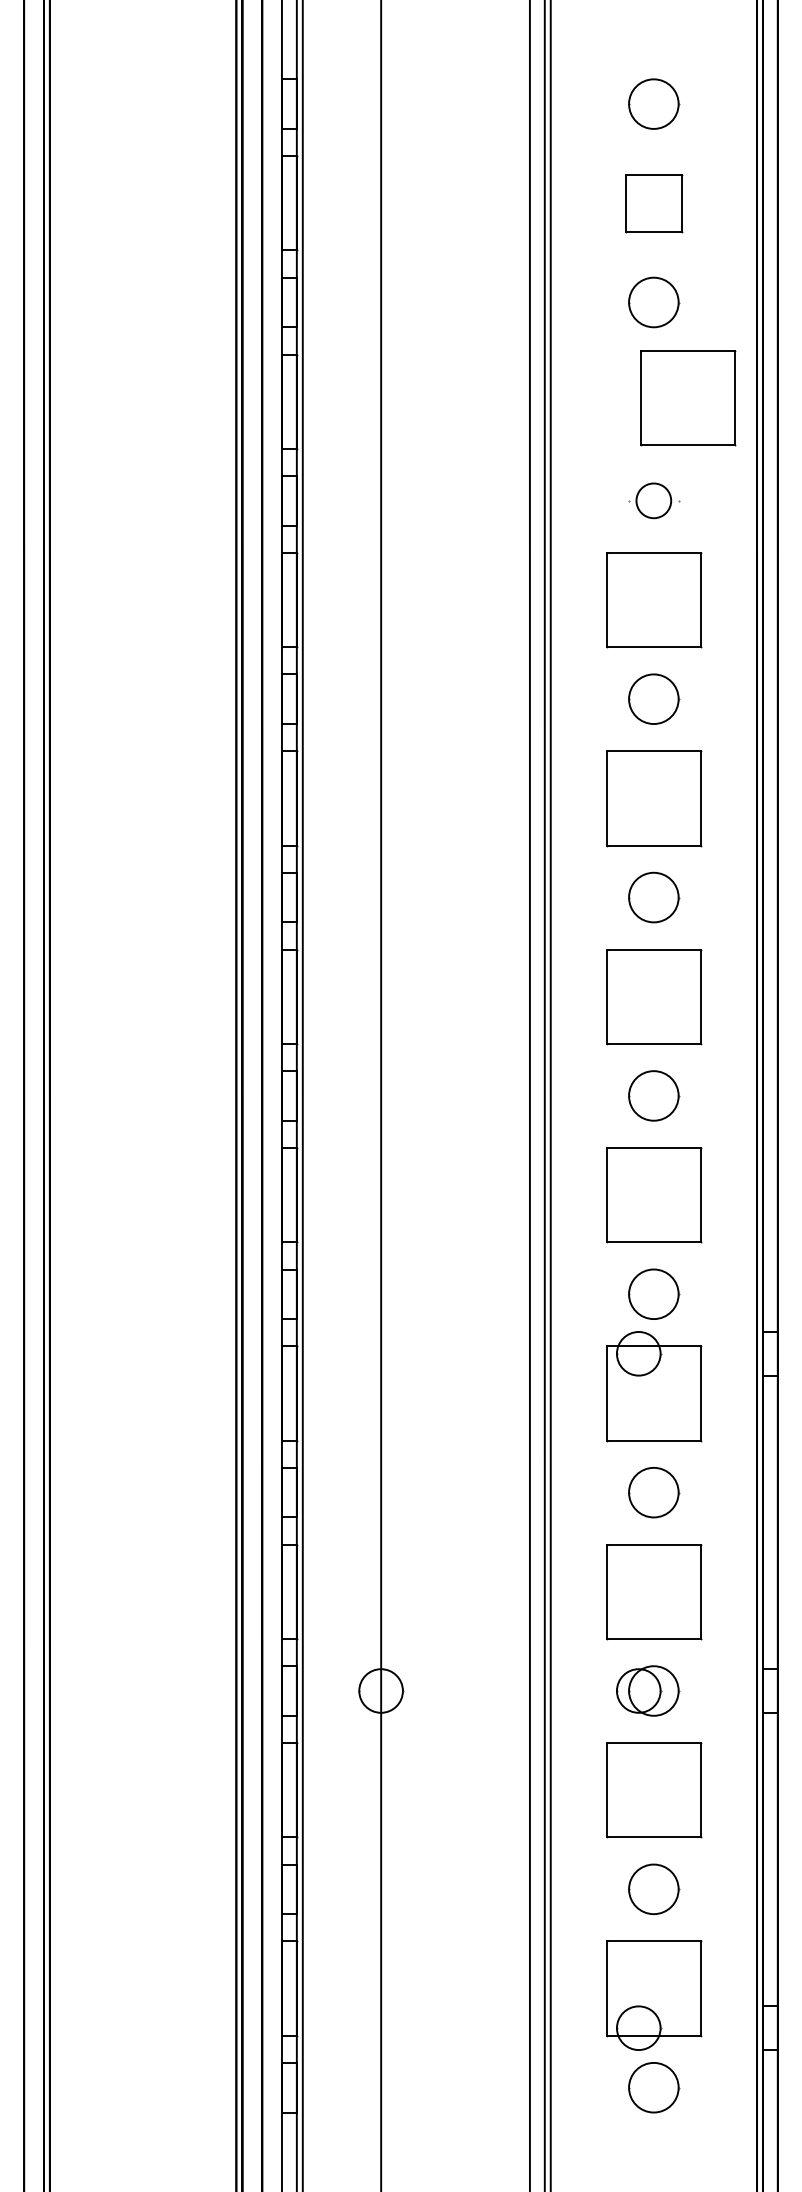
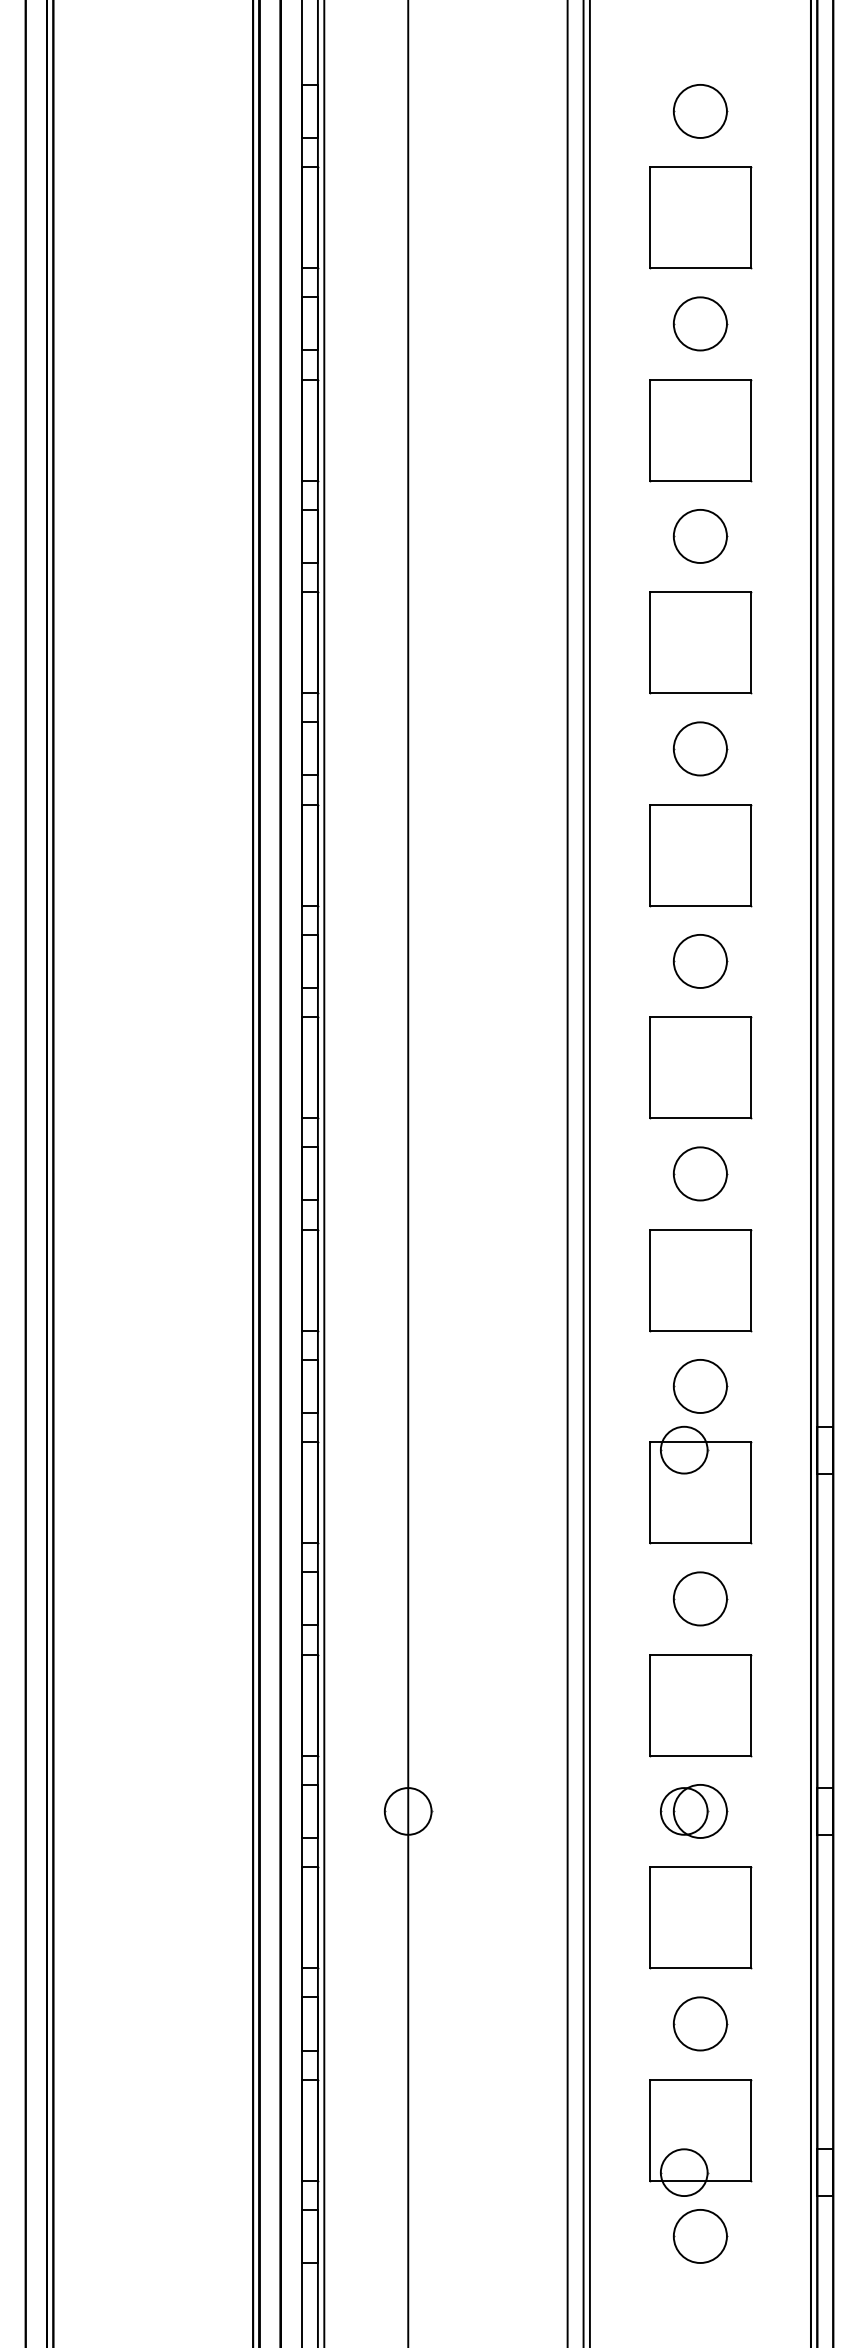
part: (654, 203) -> (701, 217), size x1.67
part: (688, 398) -> (701, 431), moved
circle: (653, 500) -> (700, 536), size x1.43

